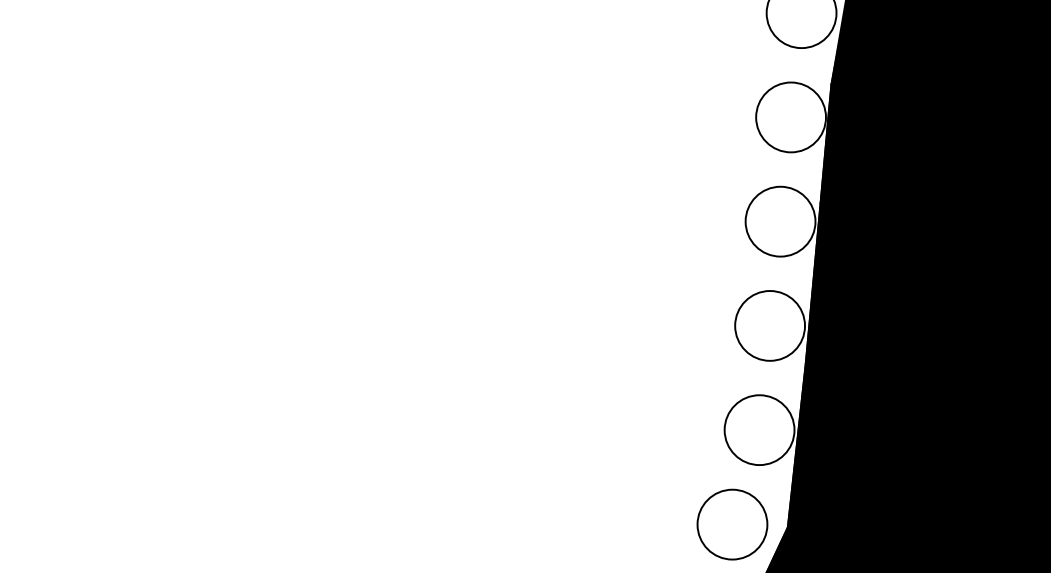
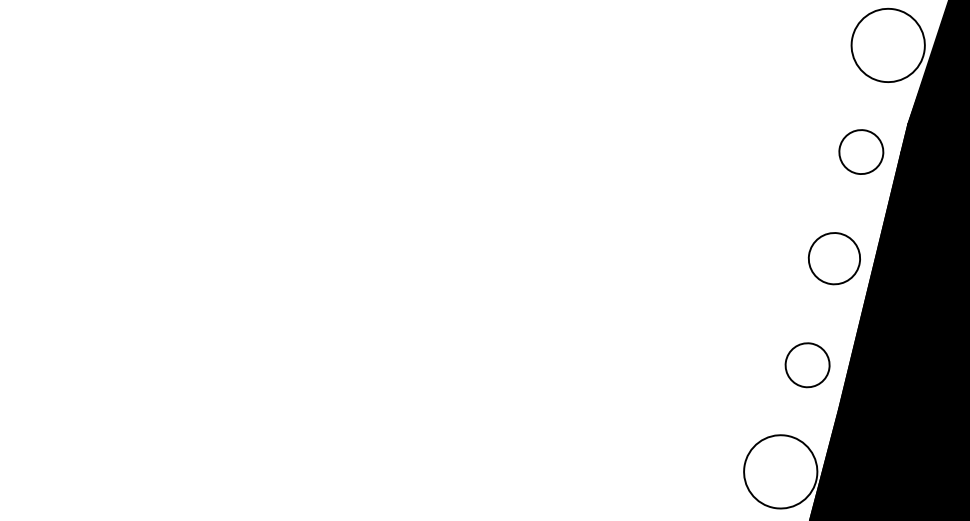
circle: (790, 117) -> (860, 152), size x0.6
circle: (780, 221) -> (834, 258), size x0.7
circle: (770, 325) -> (808, 364), size x0.6

